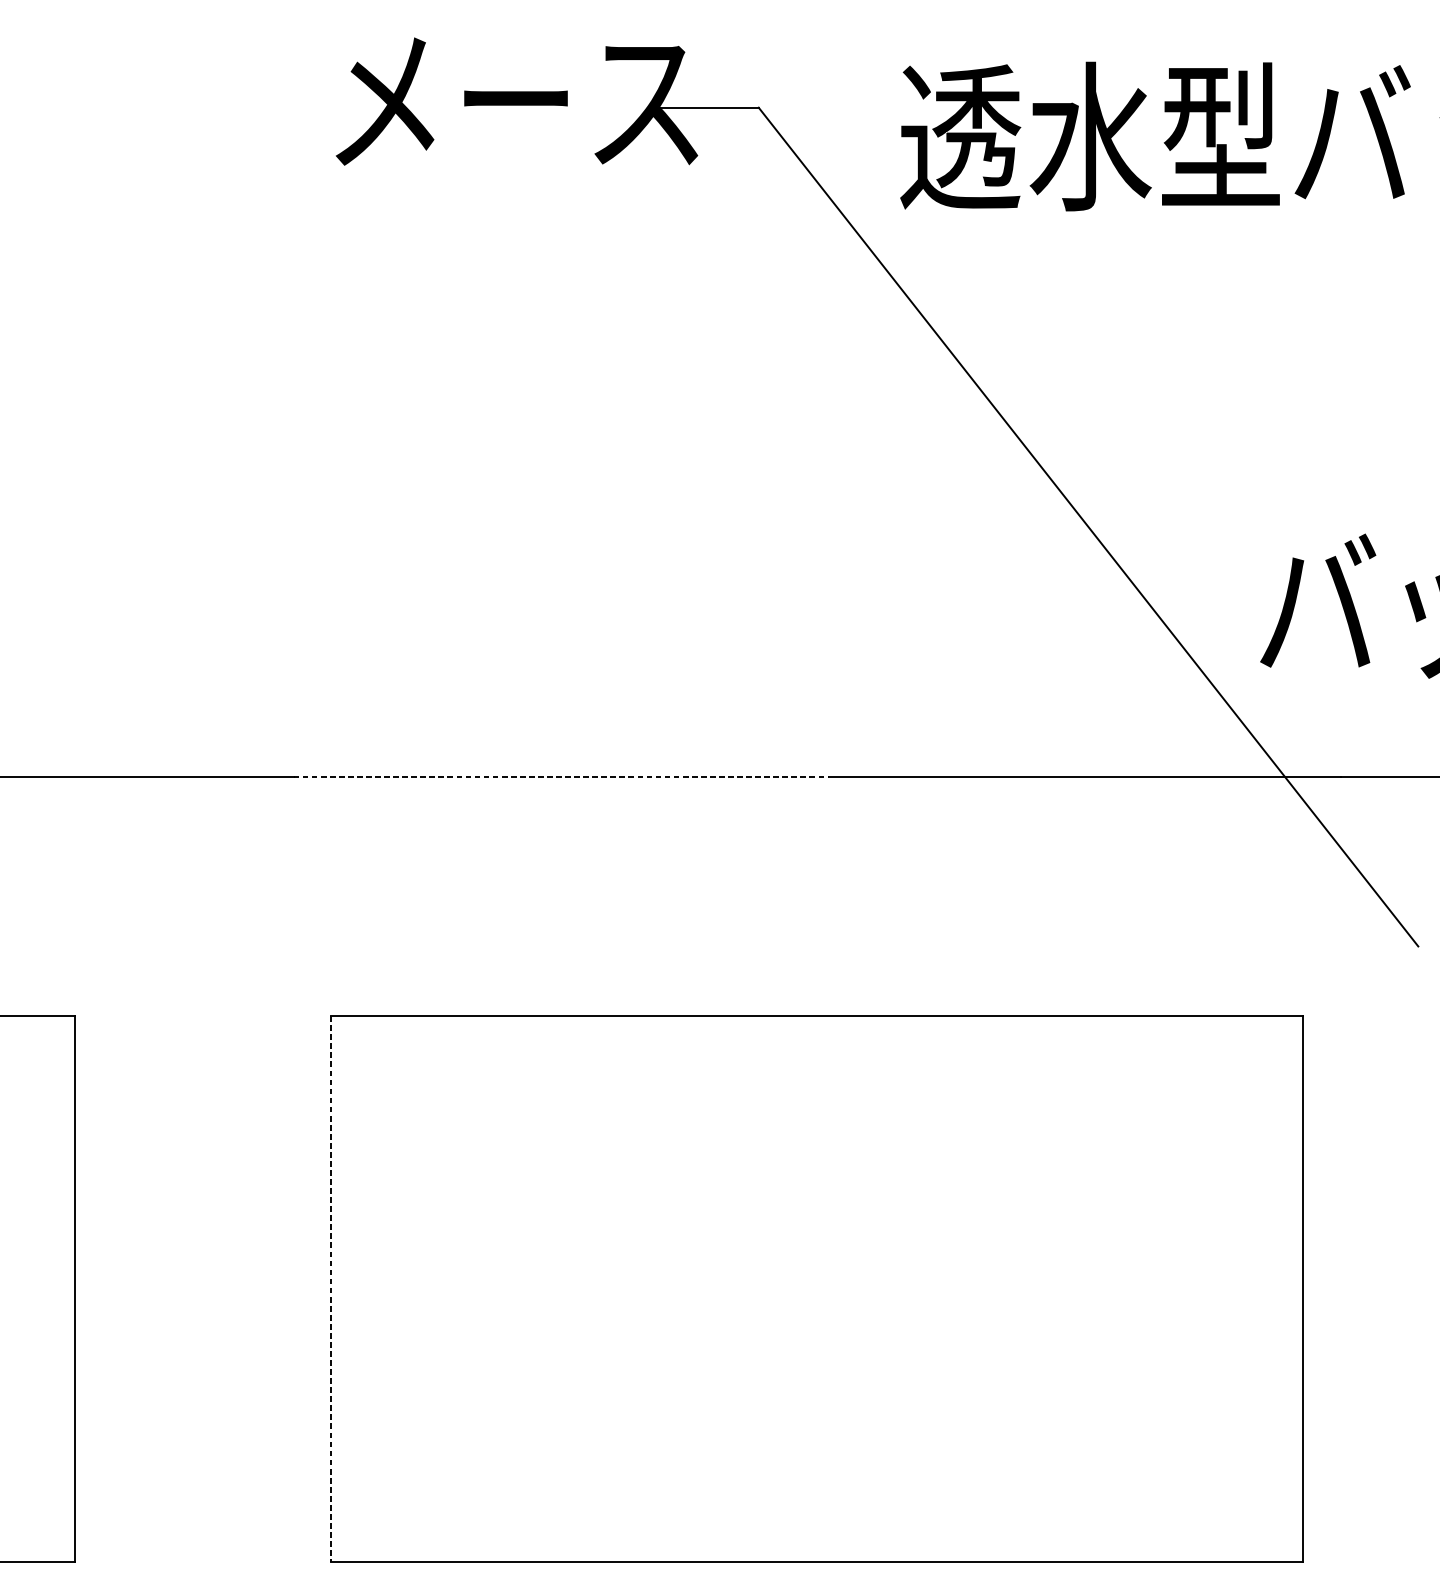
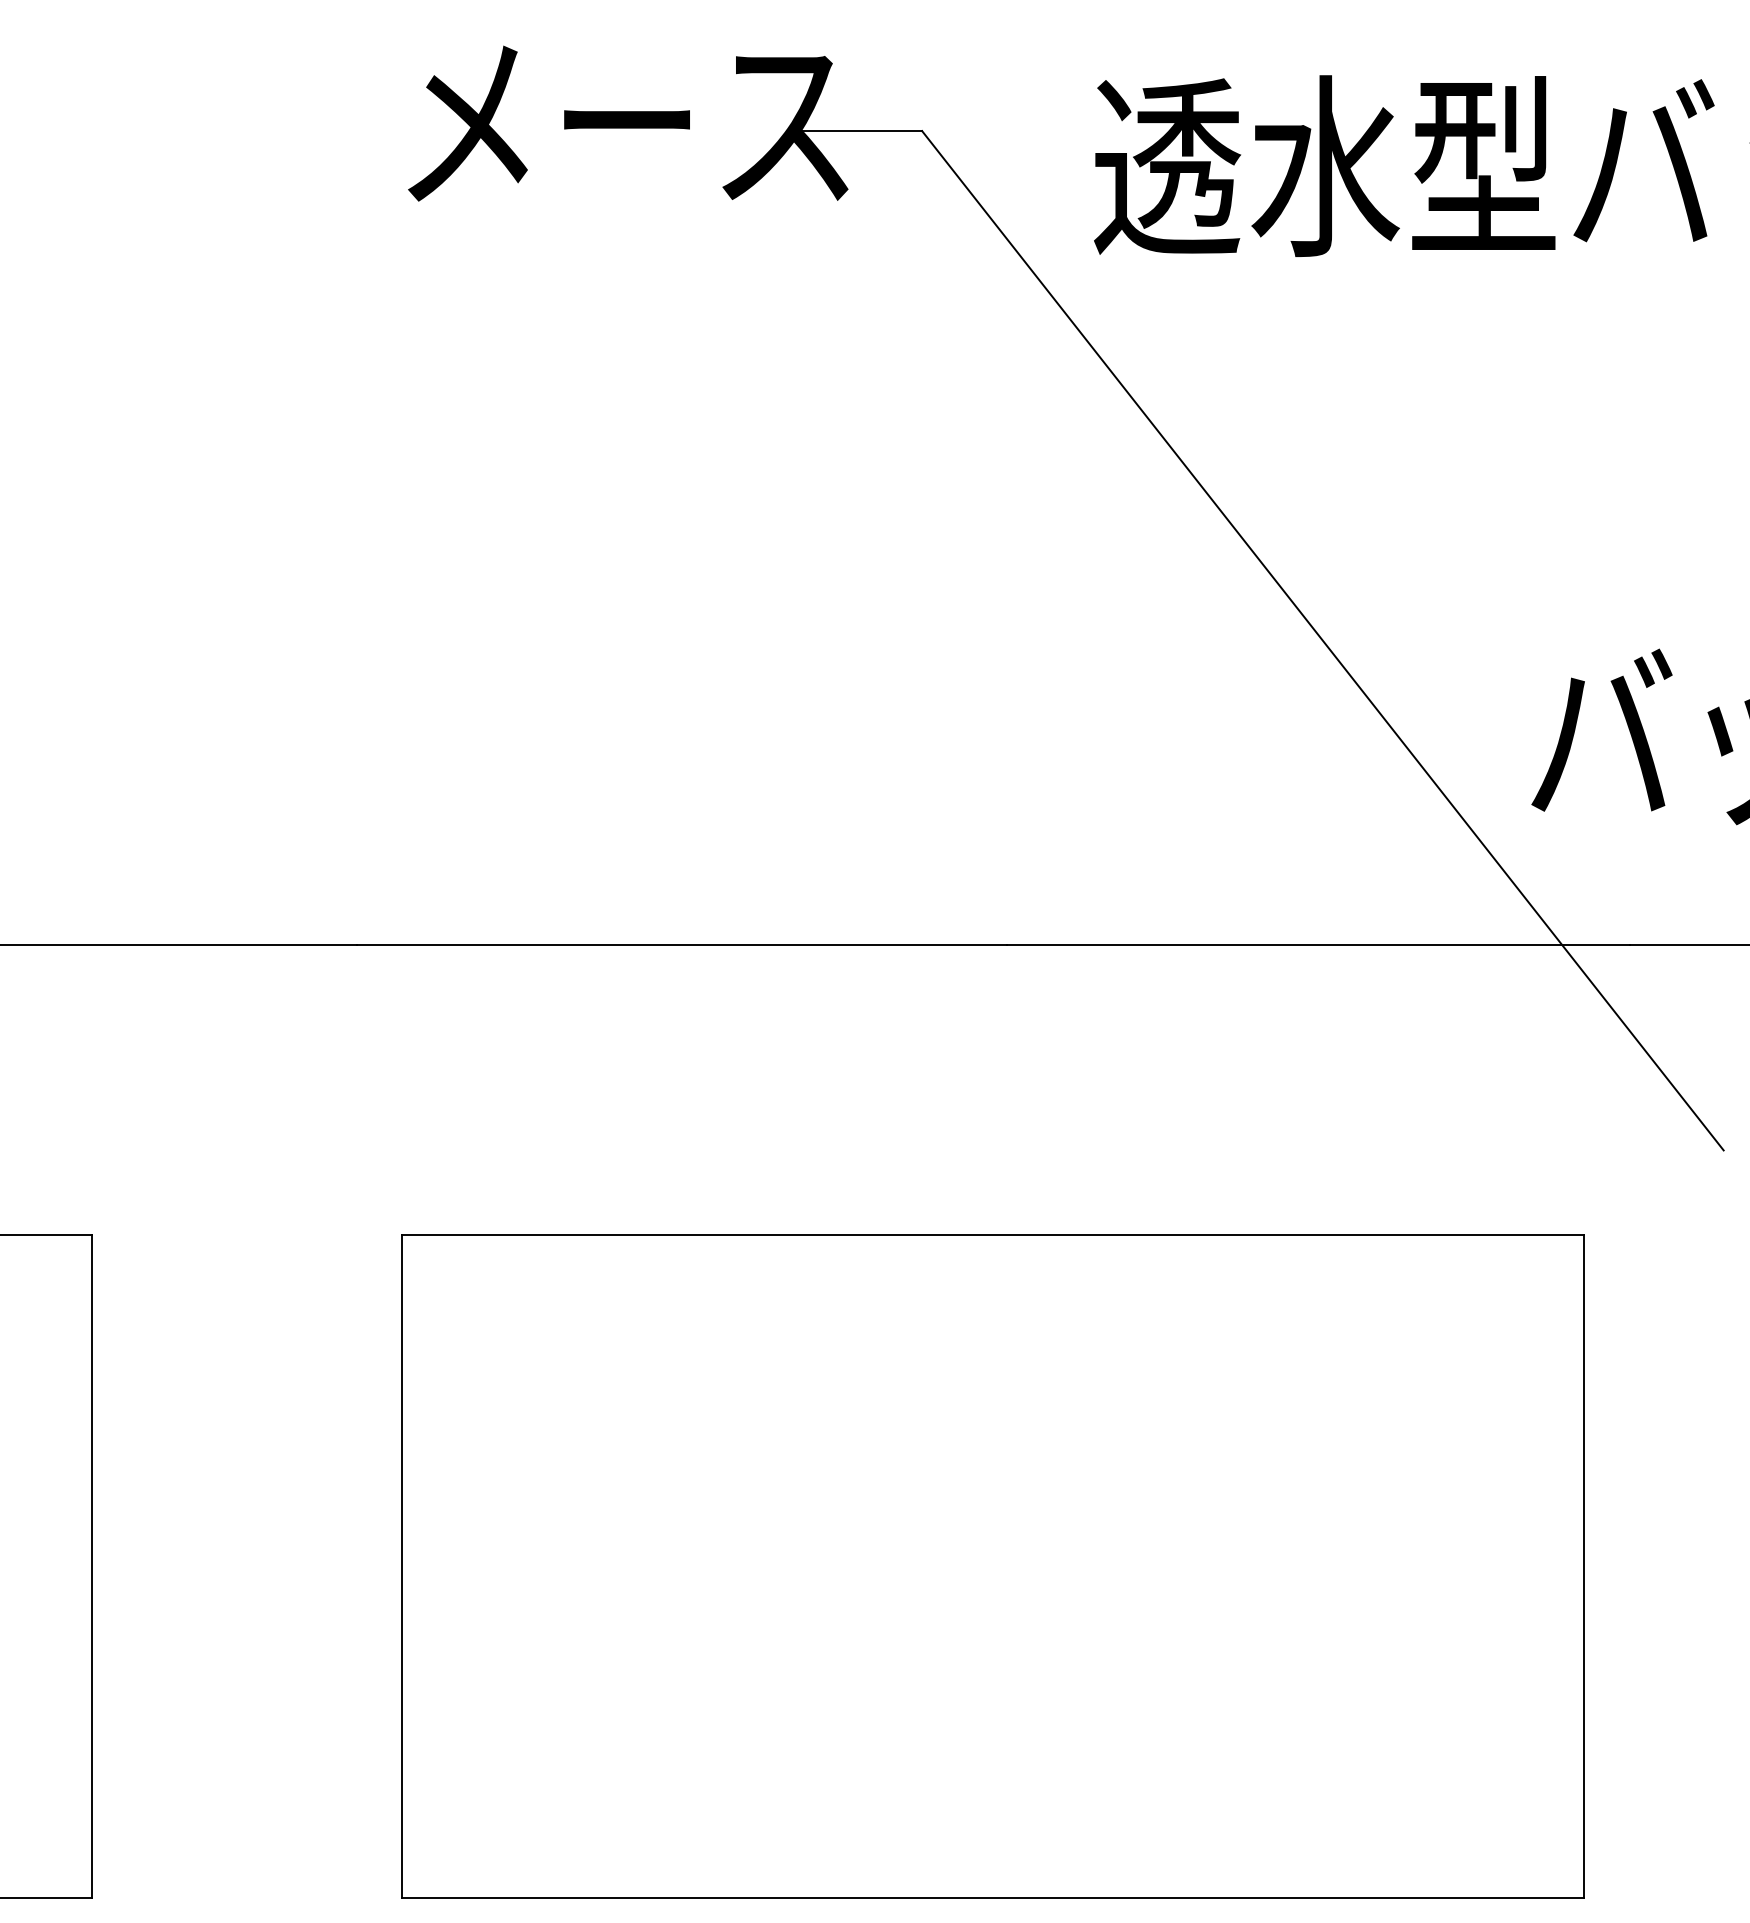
line: (561, 777) -> (682, 945), dashed -> solid
line: (331, 1288) -> (402, 1566), dashed -> solid

